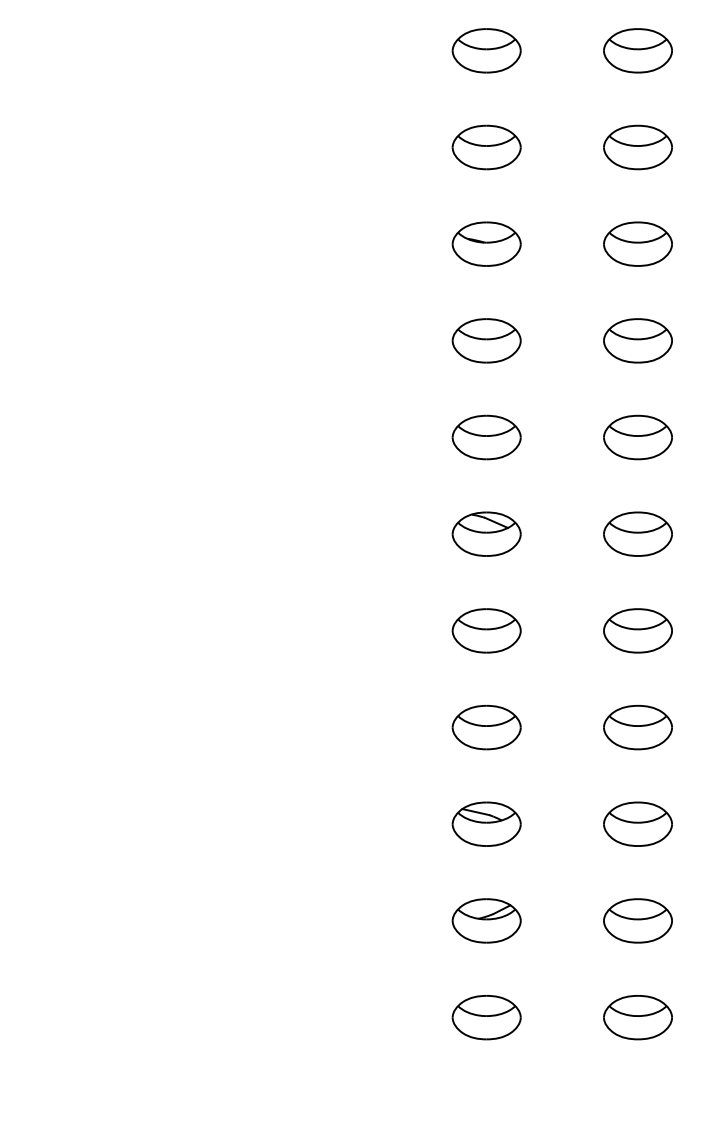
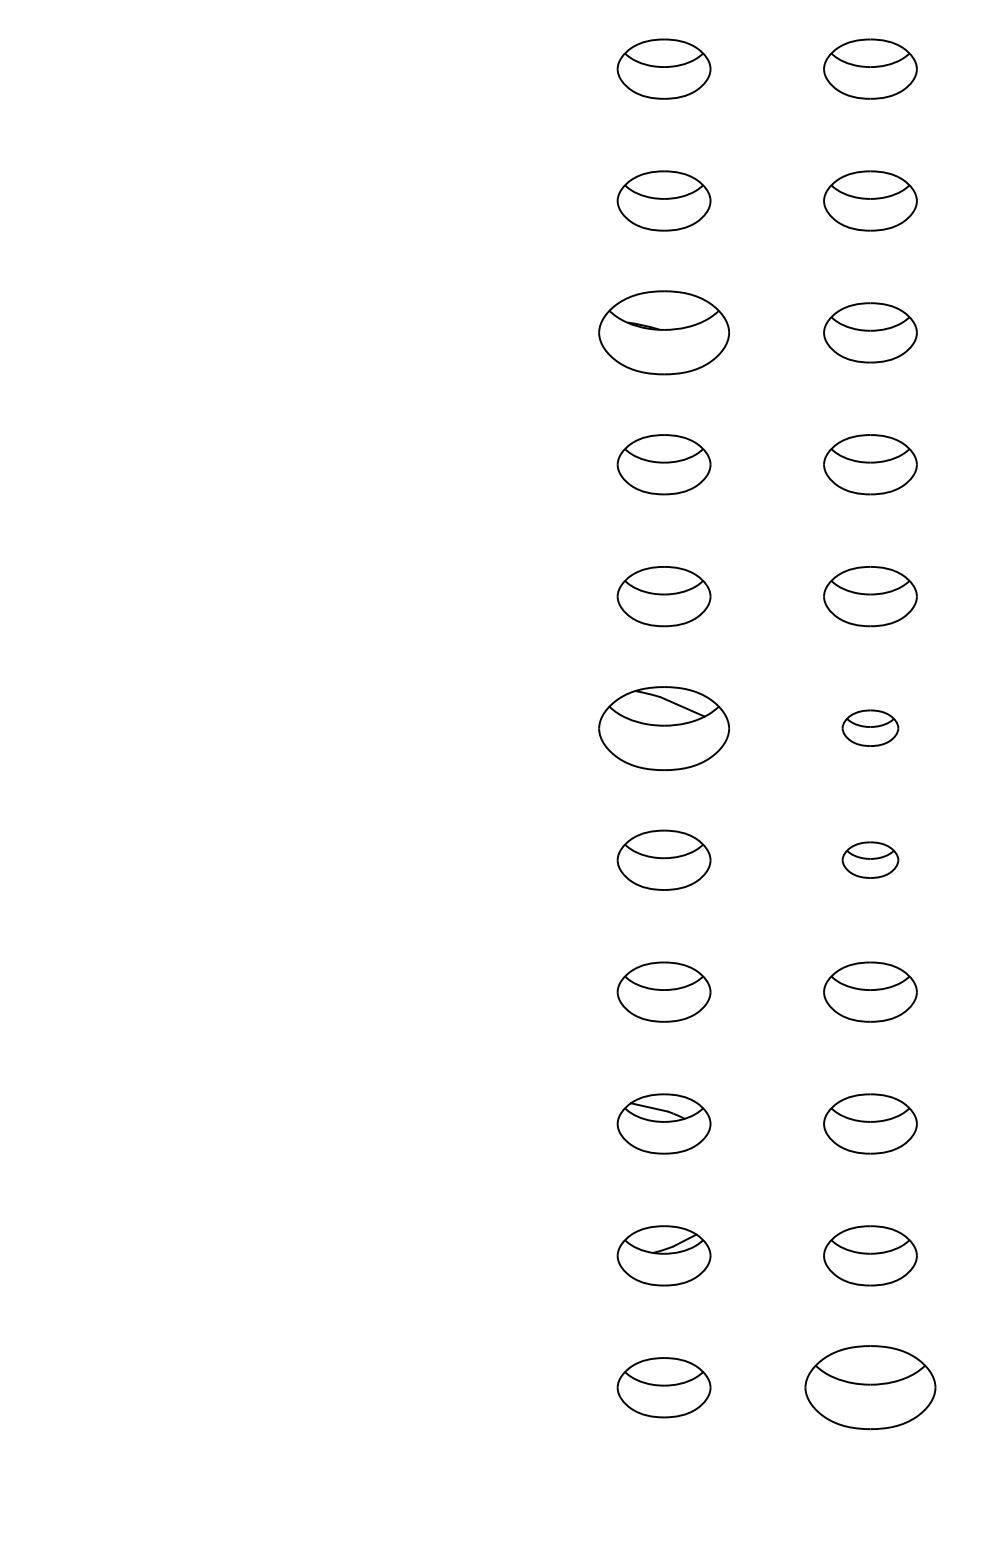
part: (486, 243) -> (663, 332), size x1.4
part: (486, 533) -> (663, 727), size x1.4
part: (638, 533) -> (870, 727), size x0.6
part: (638, 630) -> (870, 859), size x0.6
part: (638, 1017) -> (870, 1387), size x1.4

